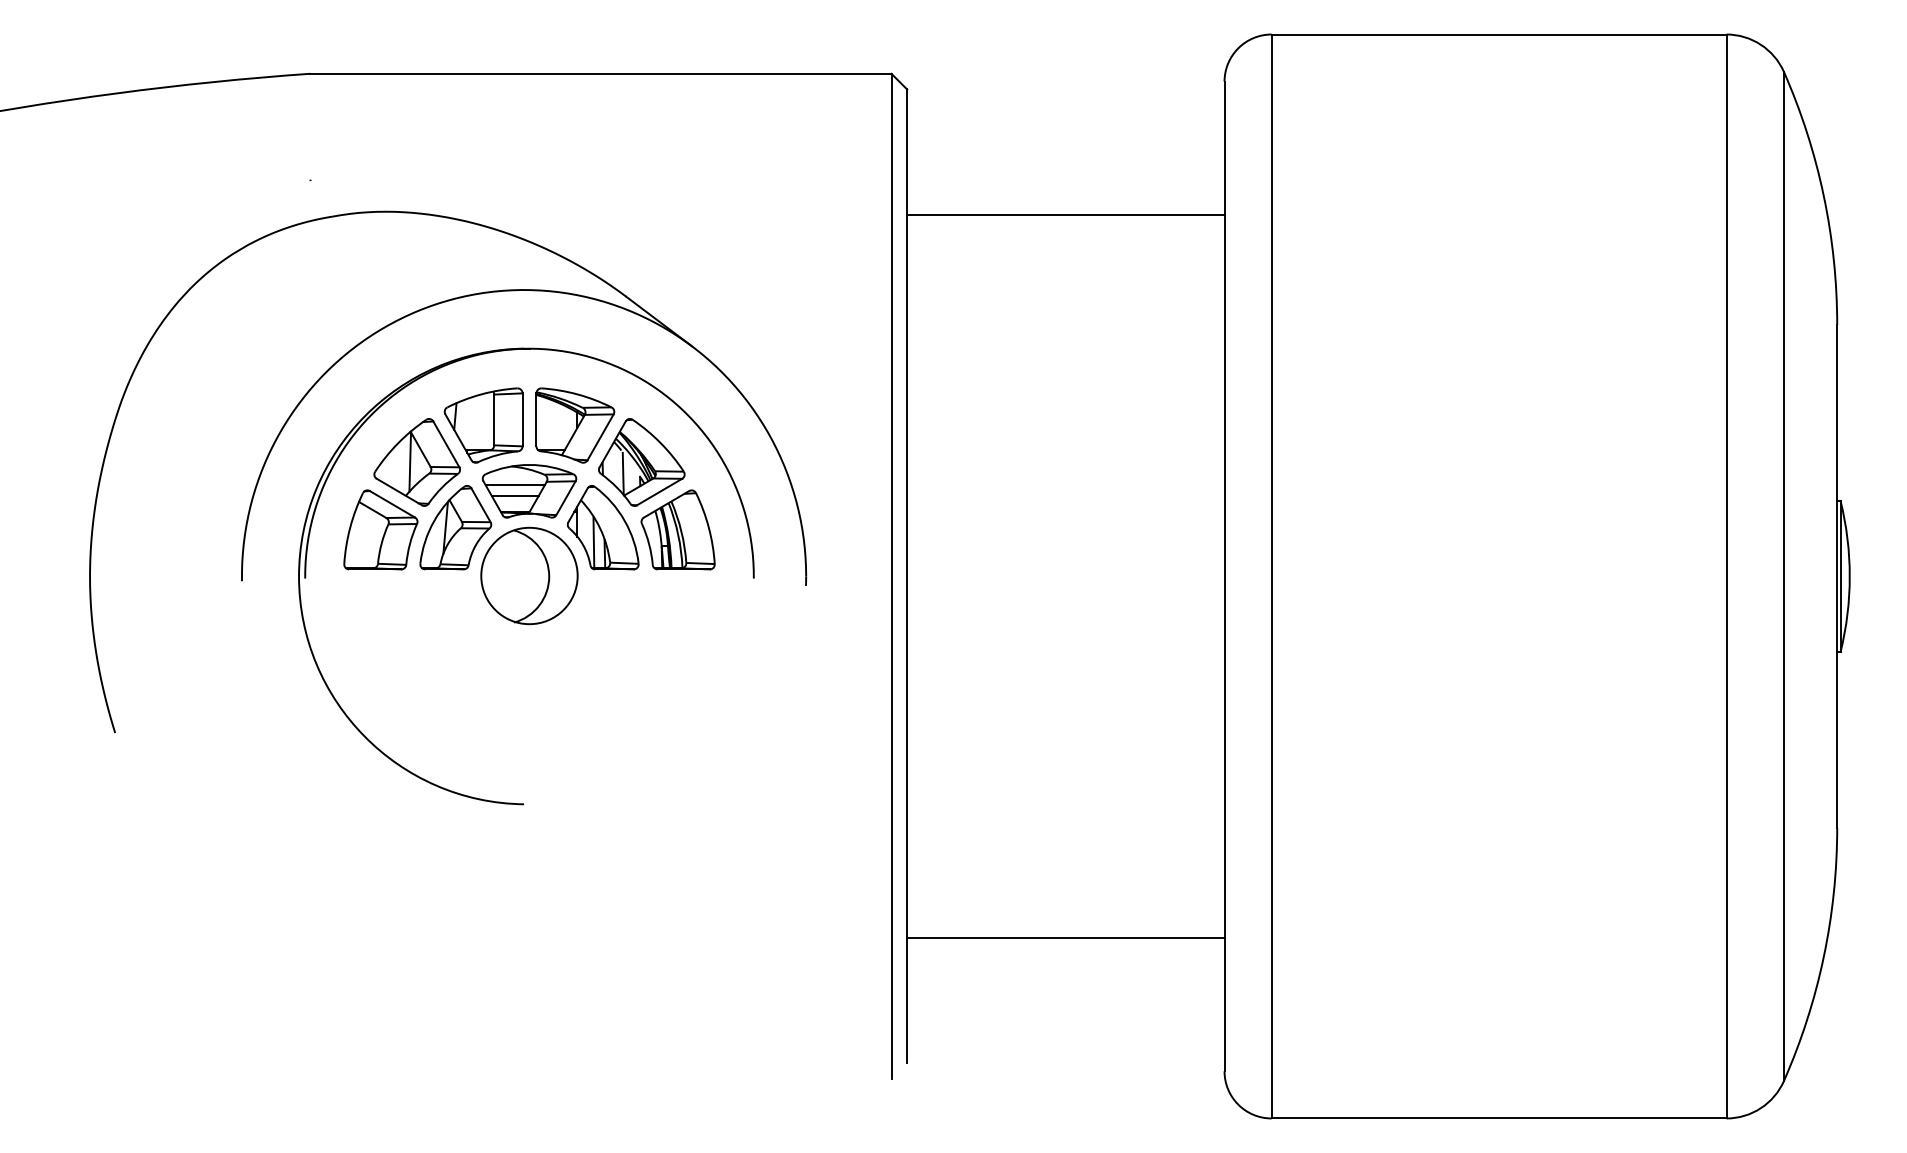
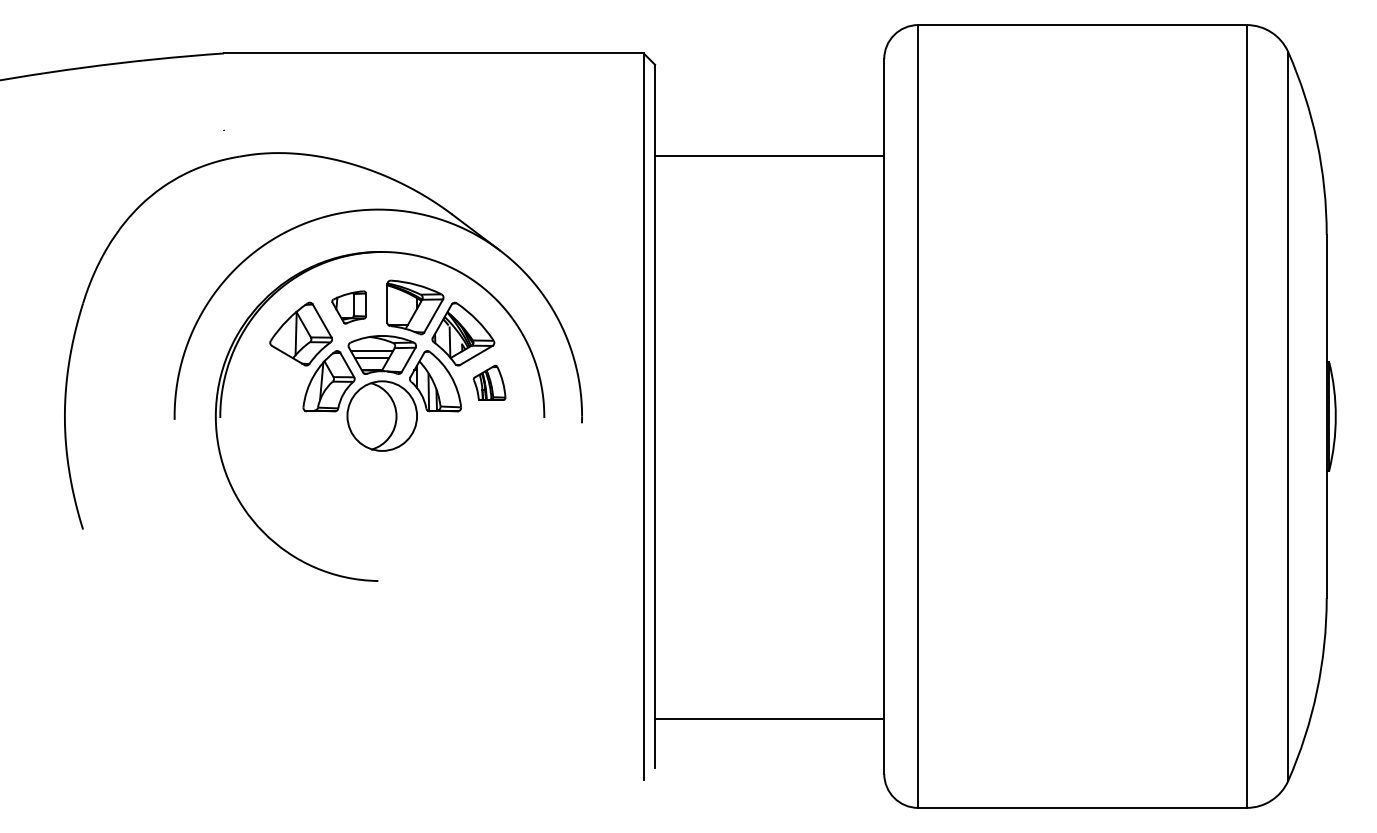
part: (483, 425) -> (349, 307), size x0.6
part: (380, 529) -> (274, 382), removed
part: (677, 529) -> (489, 382), size x0.6
line: (1065, 937) -> (769, 719), moved

